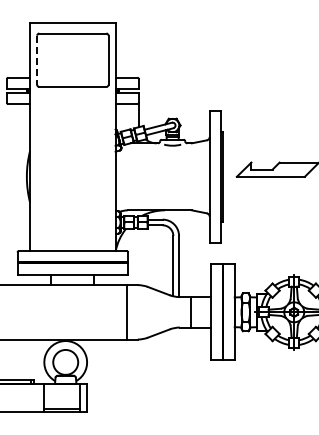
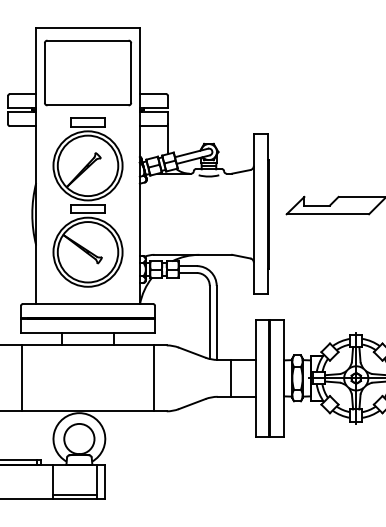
line: (37, 60) -> (45, 73), dashed -> solid
part: (72, 167) -> (87, 202), added
line: (18, 312) -> (22, 378), added

